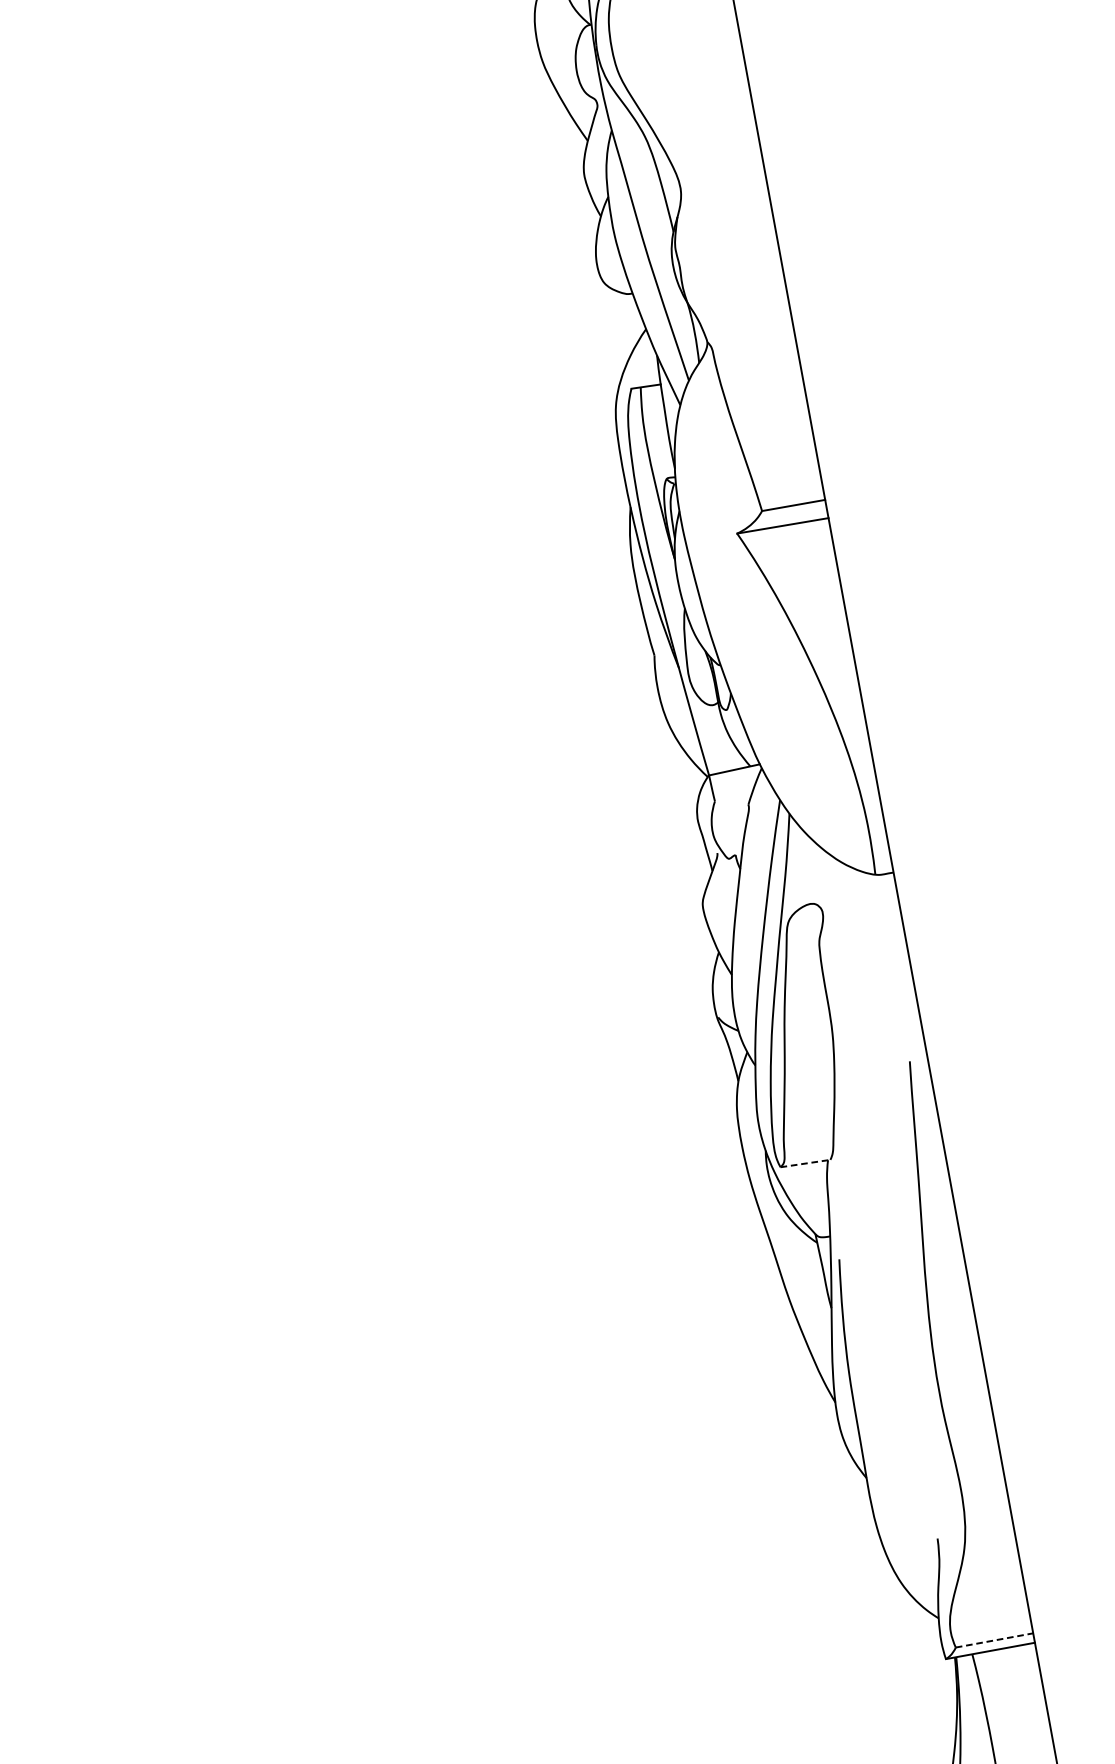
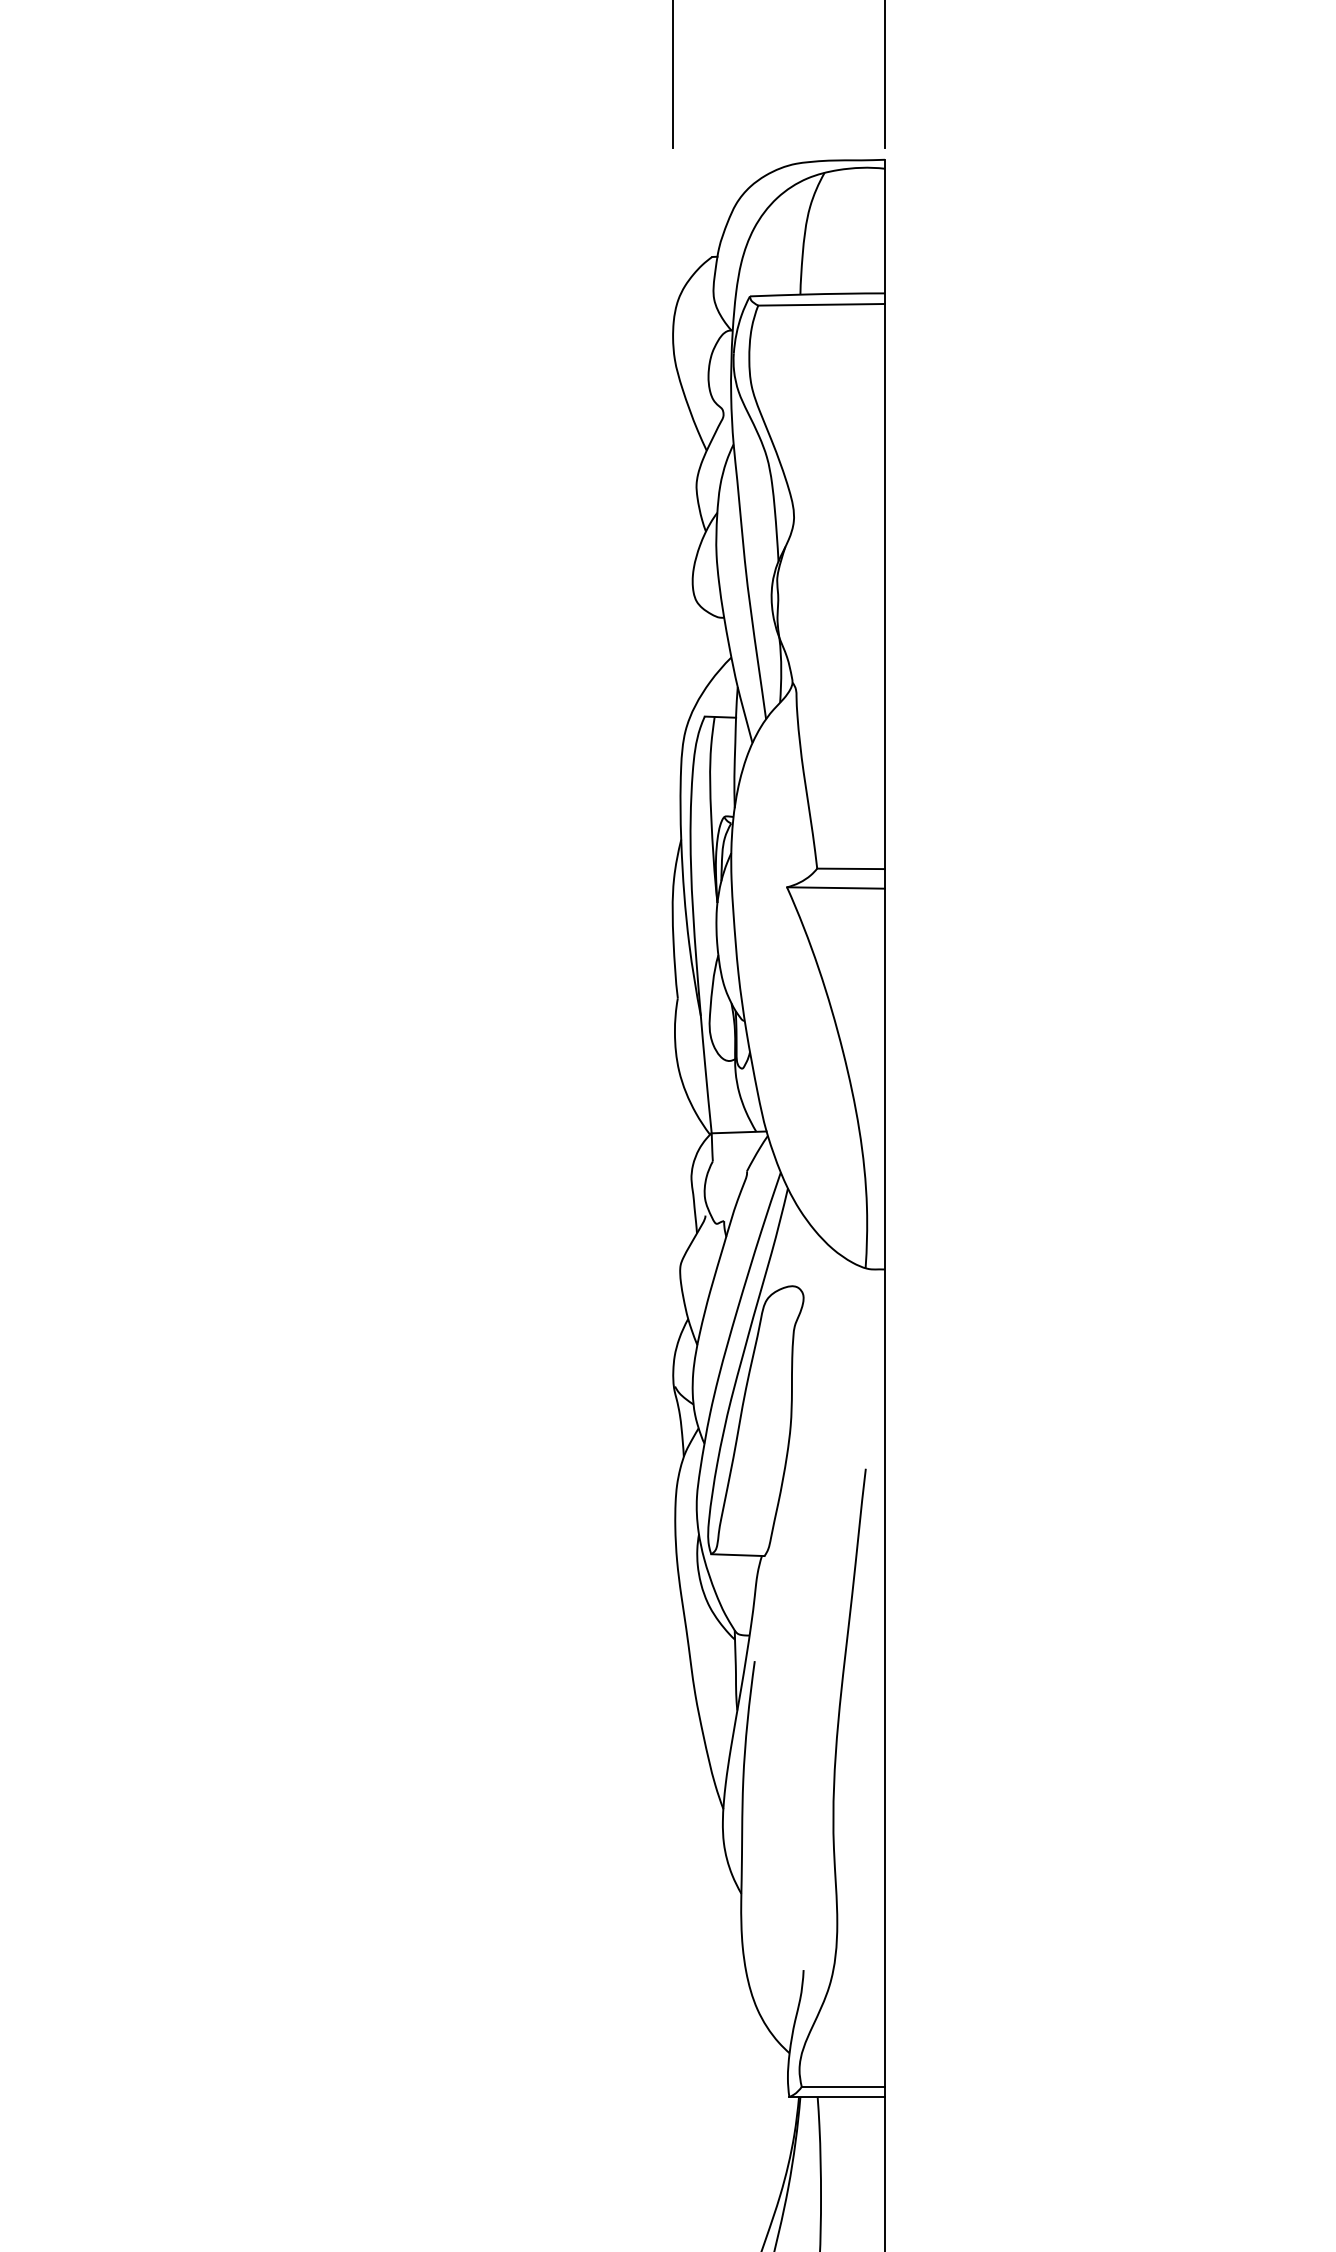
line: (805, 1163) -> (737, 1555), dashed -> solid
line: (994, 1640) -> (843, 2086), dashed -> solid

